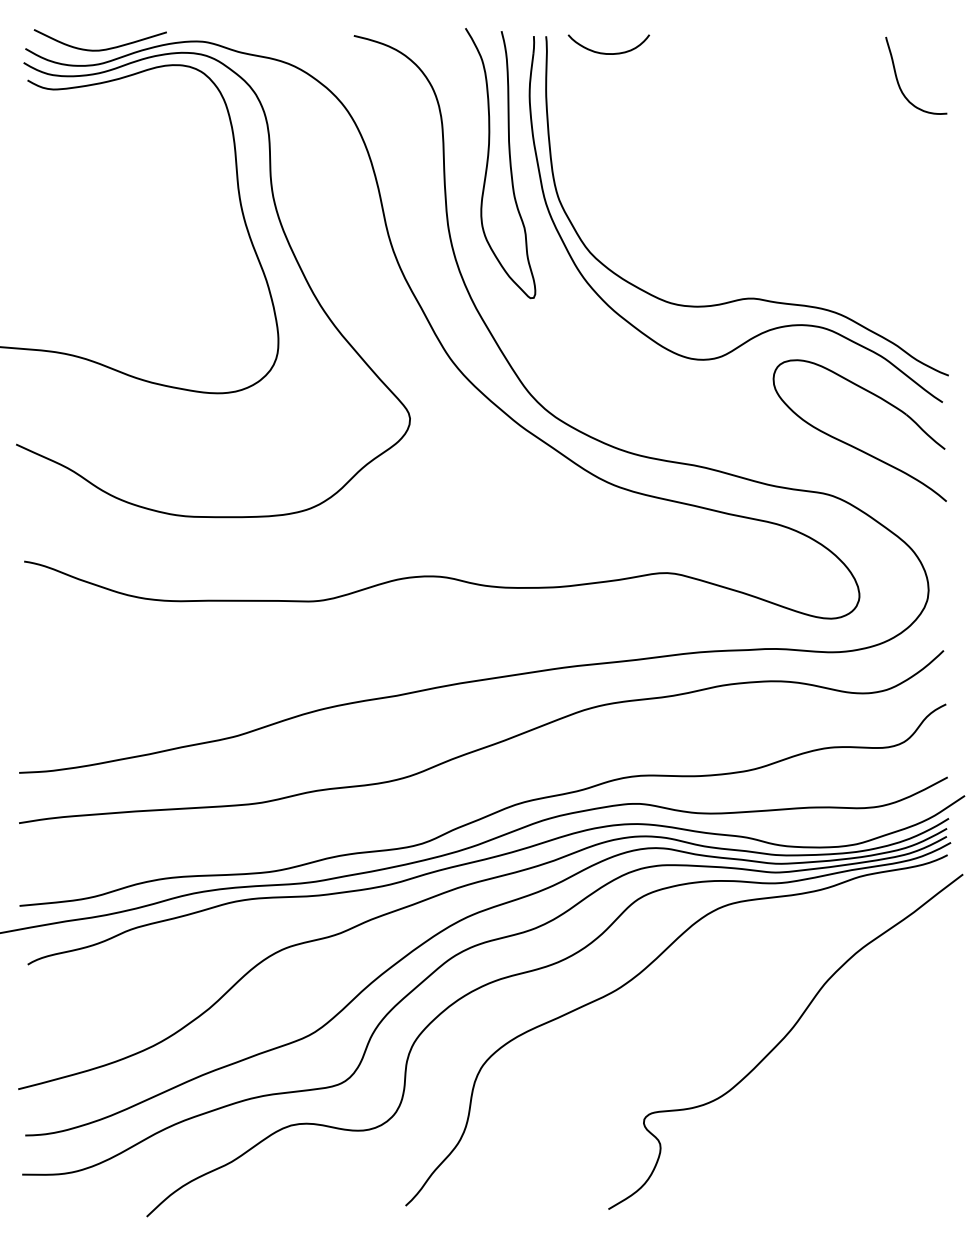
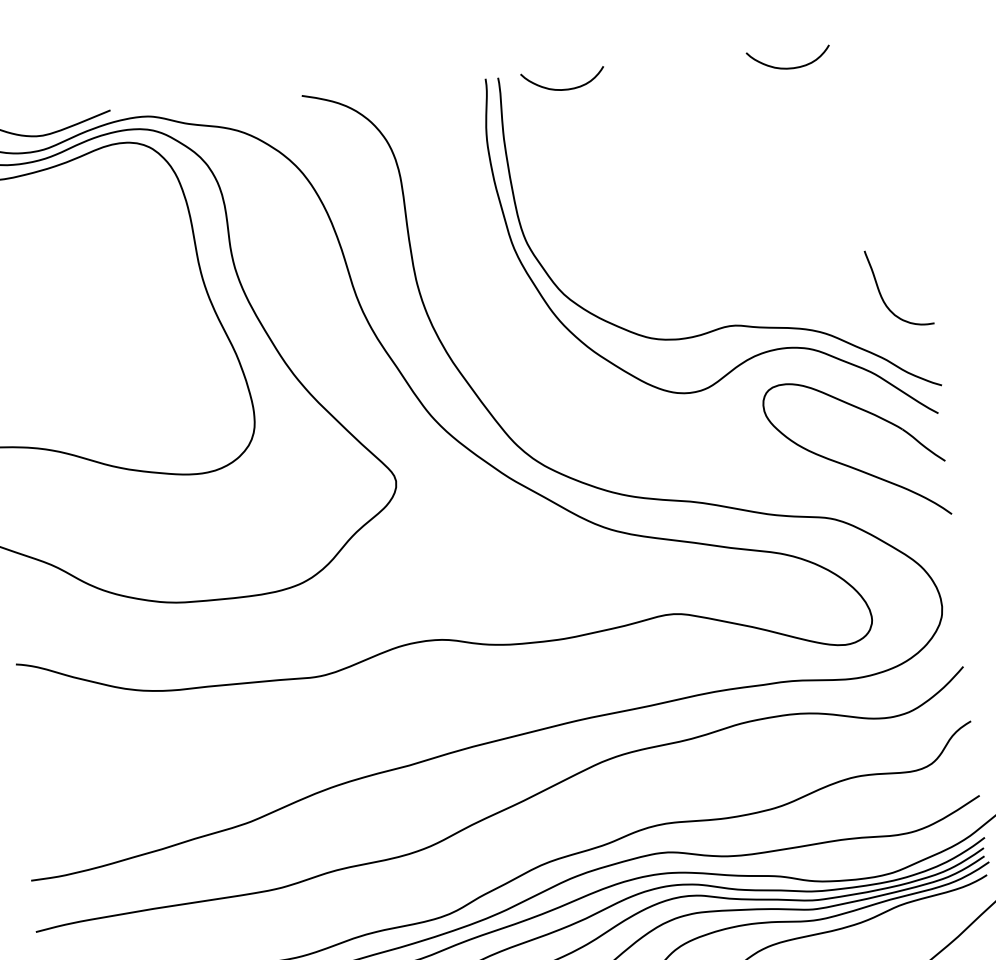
curve: (825, 52) -> (784, 67), added
curve: (898, 80) -> (881, 294), moved
curve: (509, 163) -> (472, 211), removed

